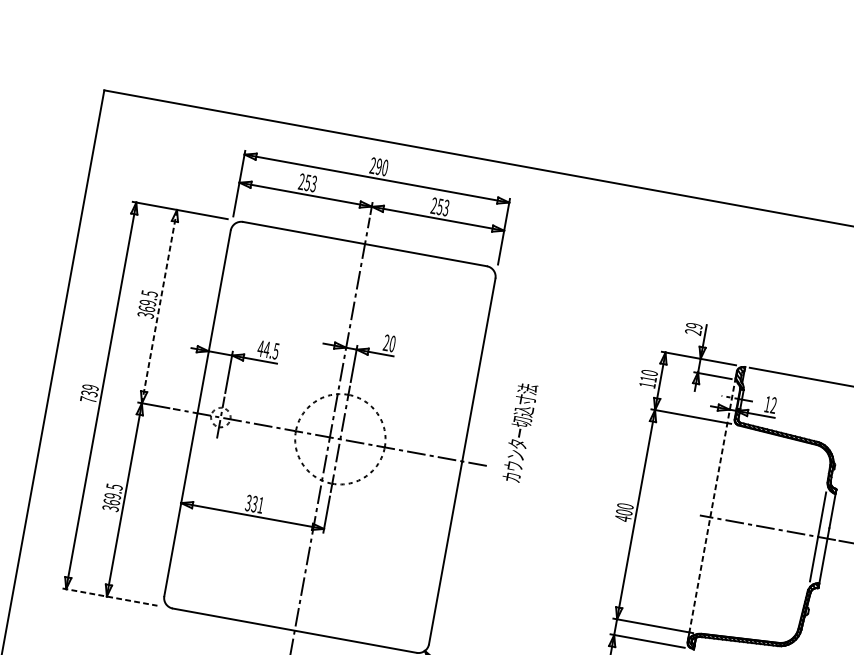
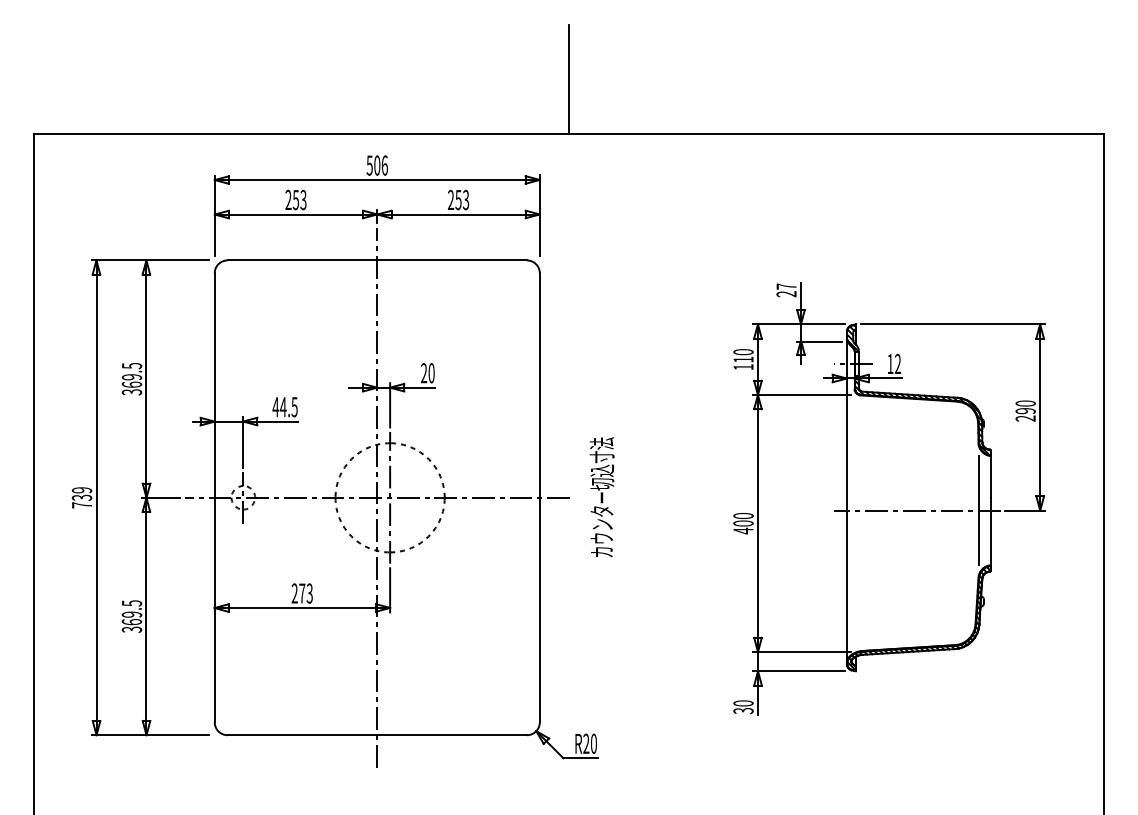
line: (547, 124) -> (568, 78), added
text: (378, 166) -> (376, 165), 290 -> 506
line: (159, 306) -> (146, 379), dashed -> solid
text: (694, 325) -> (786, 286), 29 -> 27
text: (519, 432) -> (601, 497), moved
text: (254, 504) -> (301, 593), 331 -> 273
line: (711, 509) -> (846, 501), dashed -> solid
line: (110, 597) -> (150, 735), dashed -> solid

